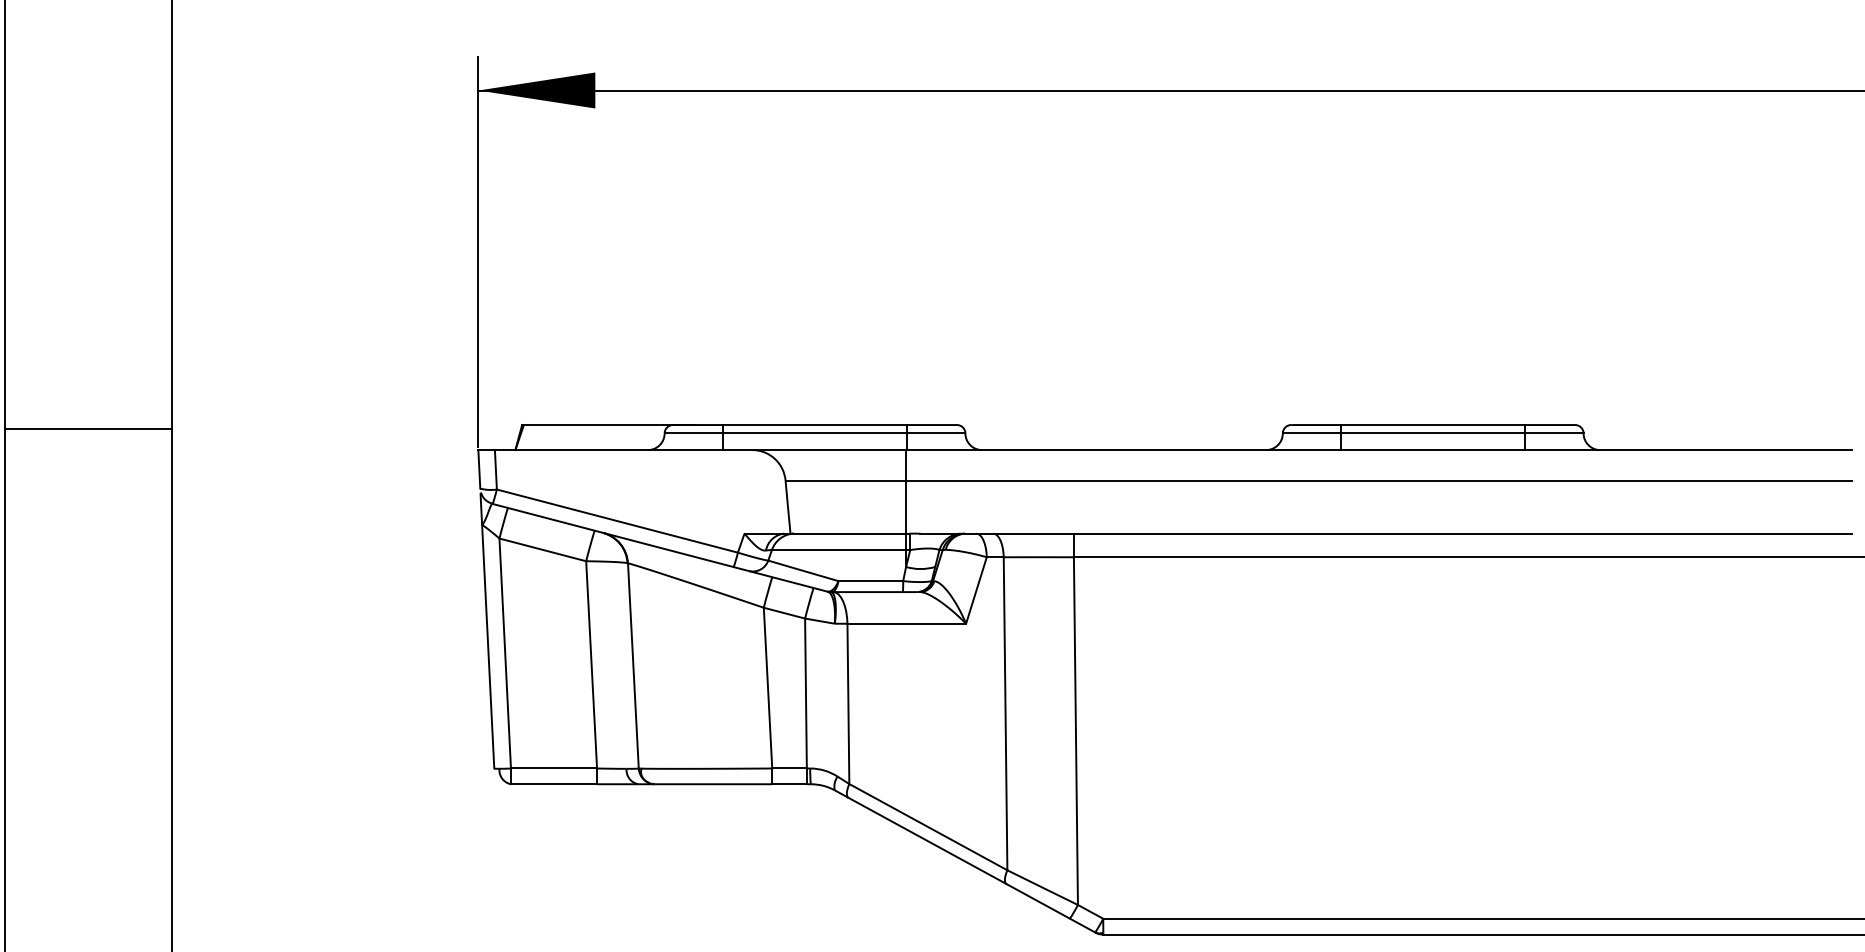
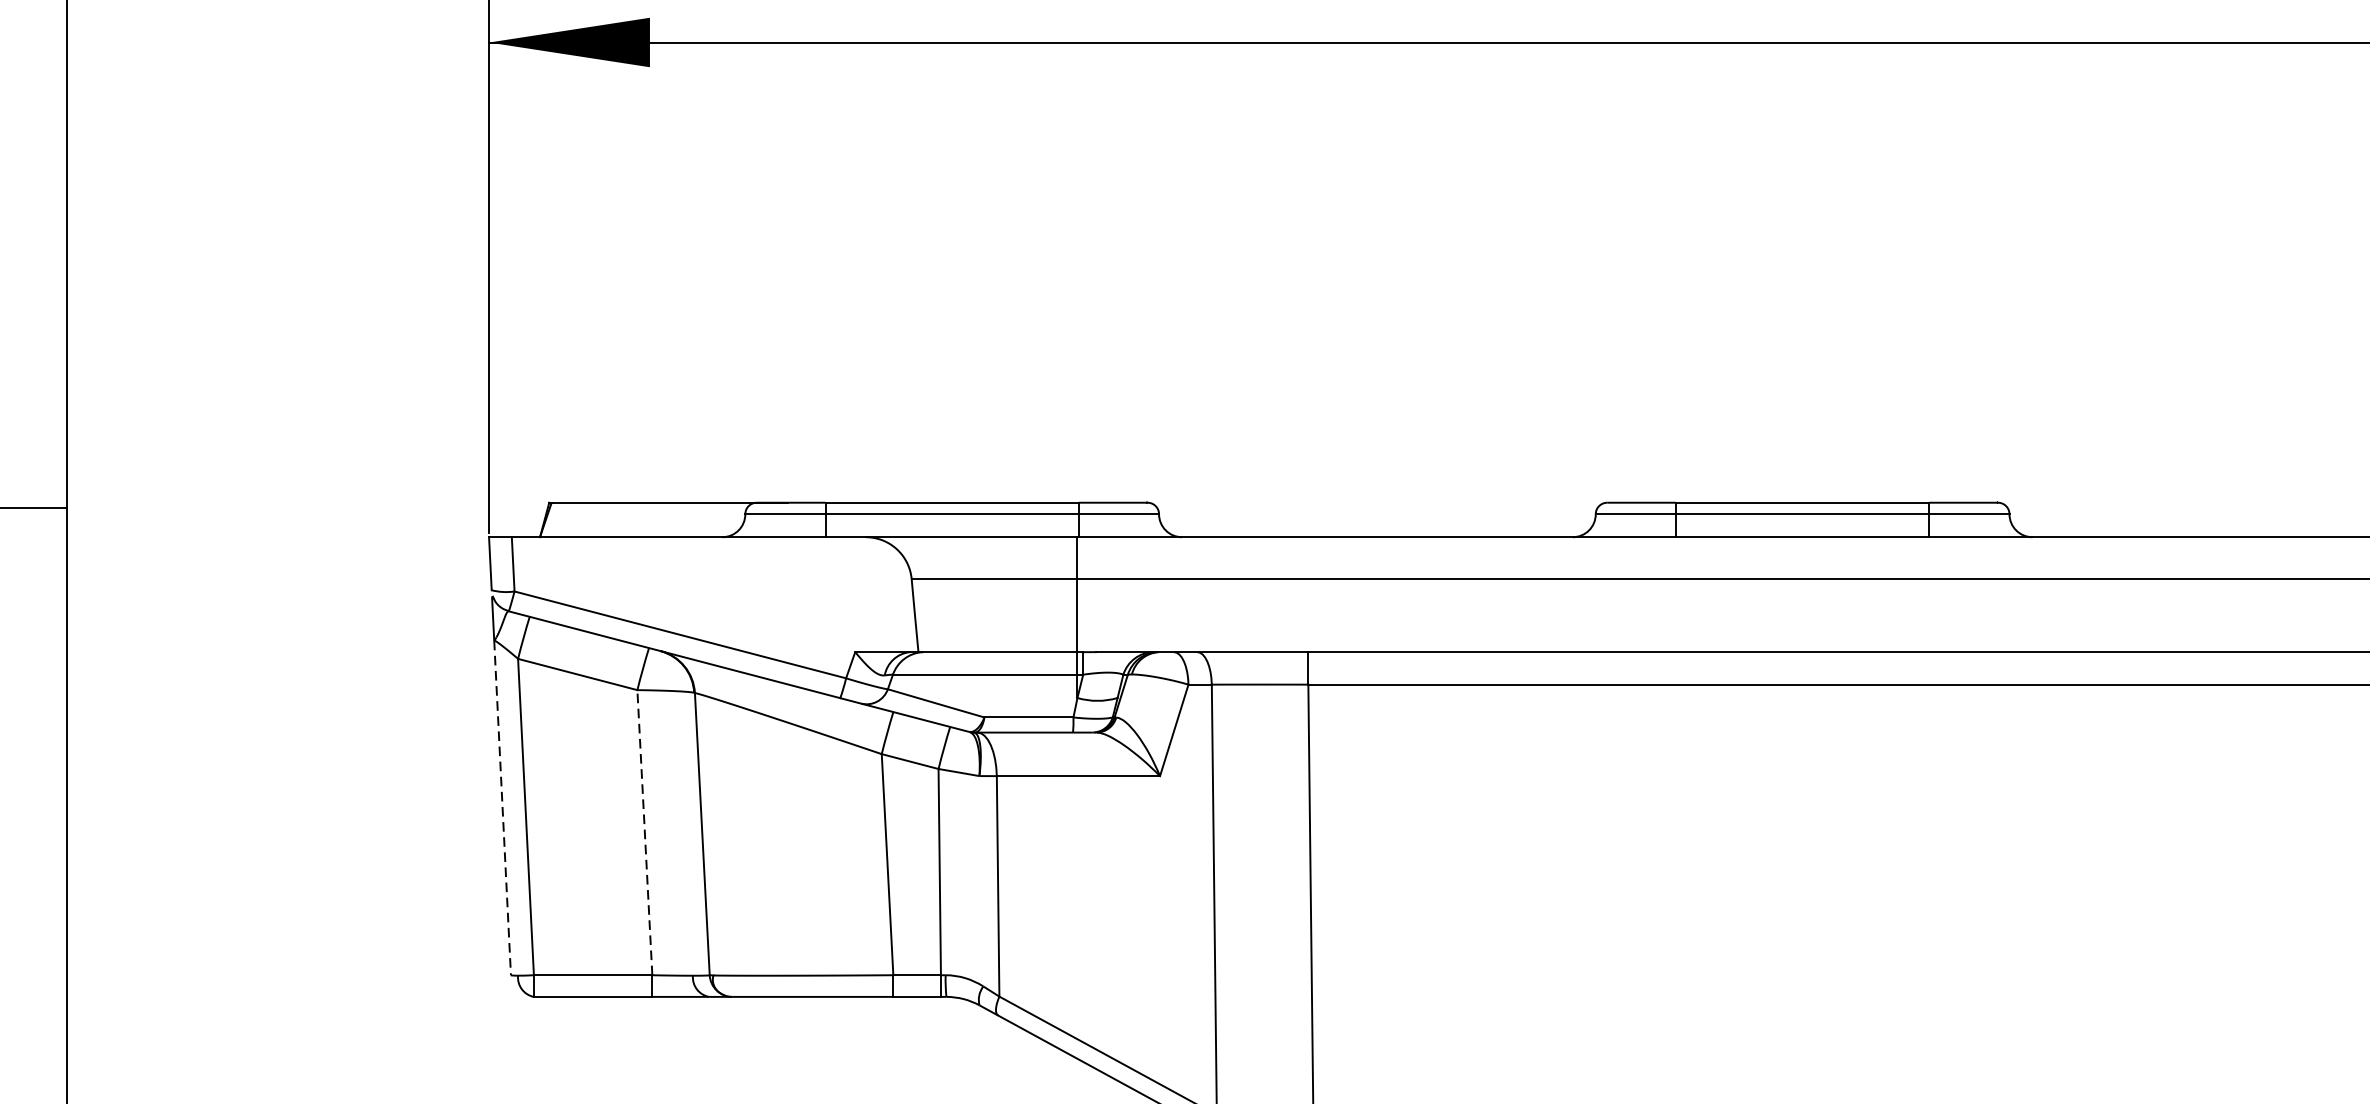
line: (488, 646) -> (502, 807), solid -> dashed
line: (591, 664) -> (644, 832), solid -> dashed

